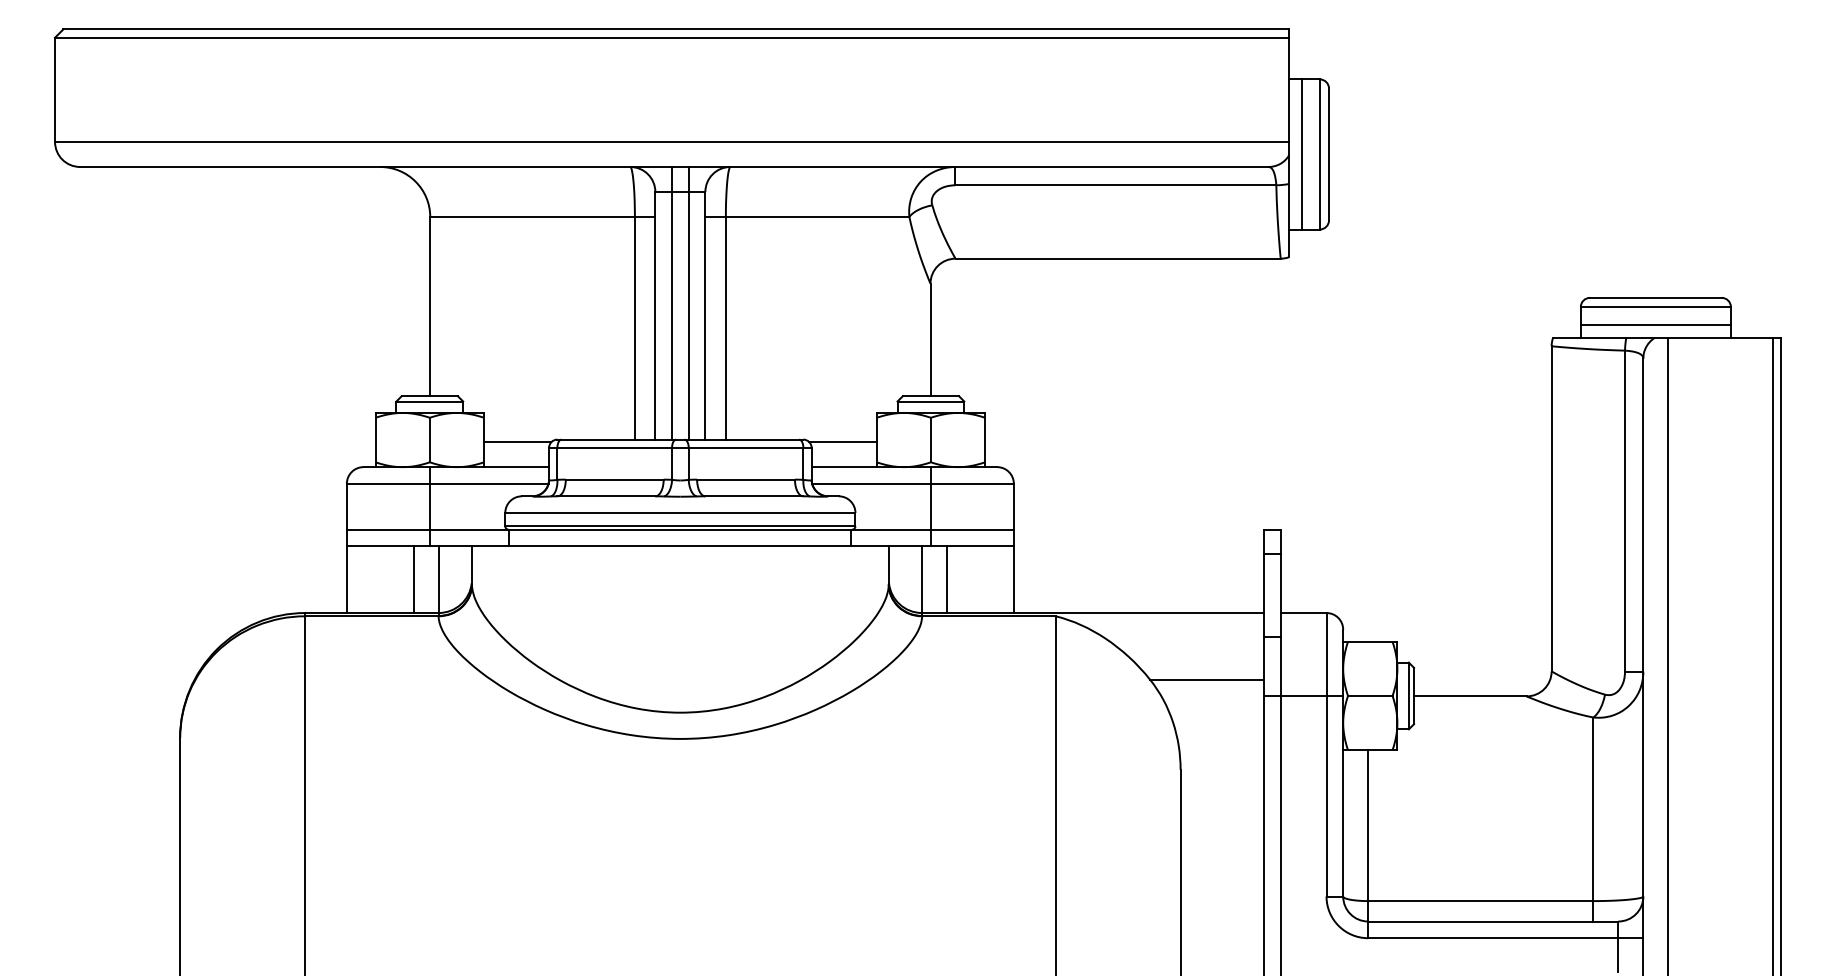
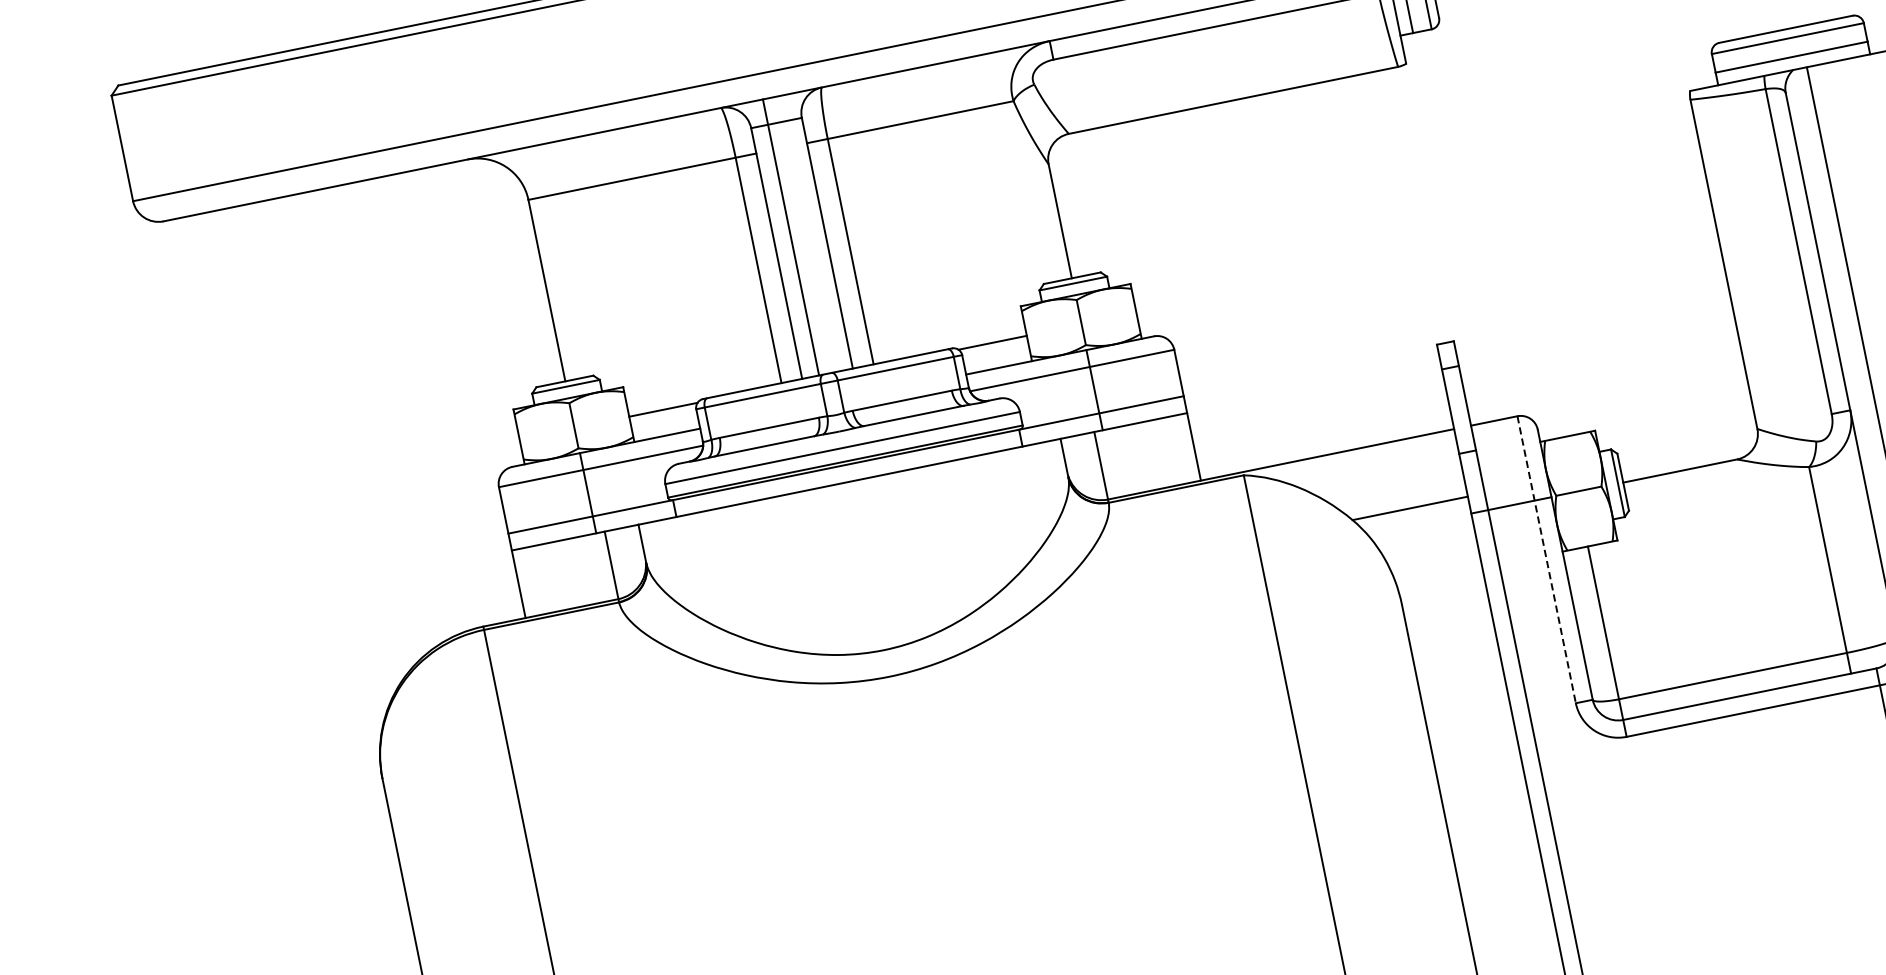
line: (688, 302) -> (807, 233), removed
line: (413, 579) -> (586, 570), removed
line: (947, 579) -> (1126, 460), removed
line: (1326, 754) -> (1546, 559), solid -> dashed

